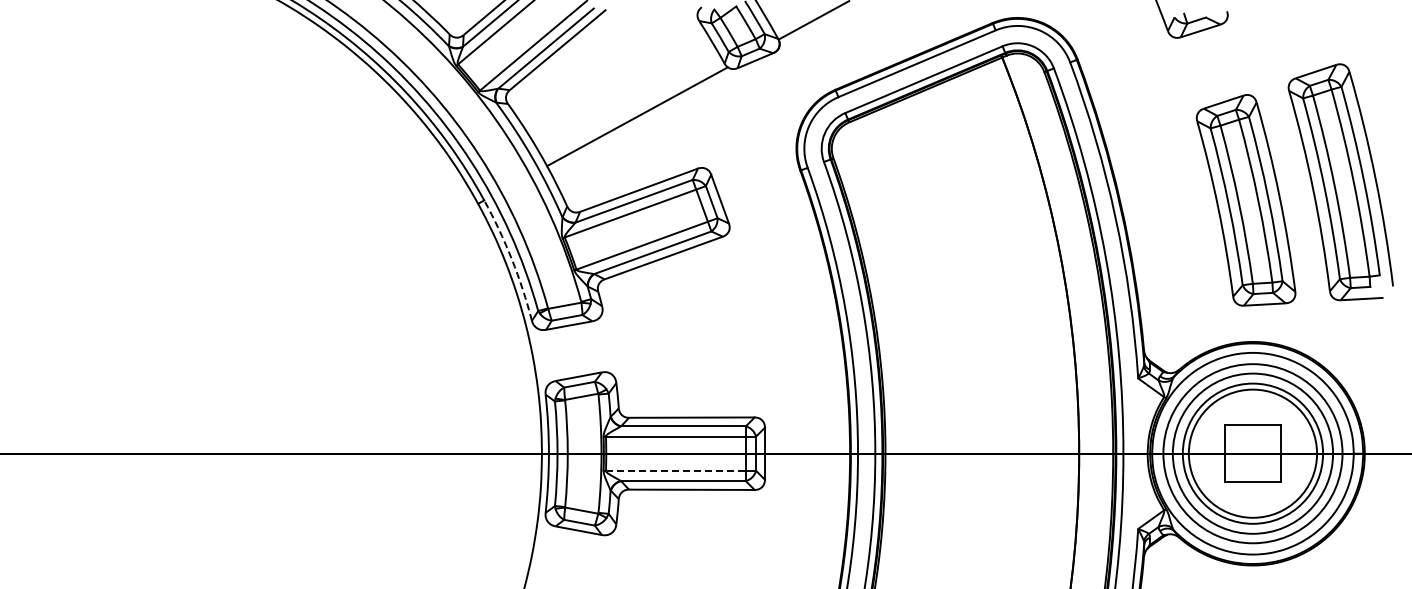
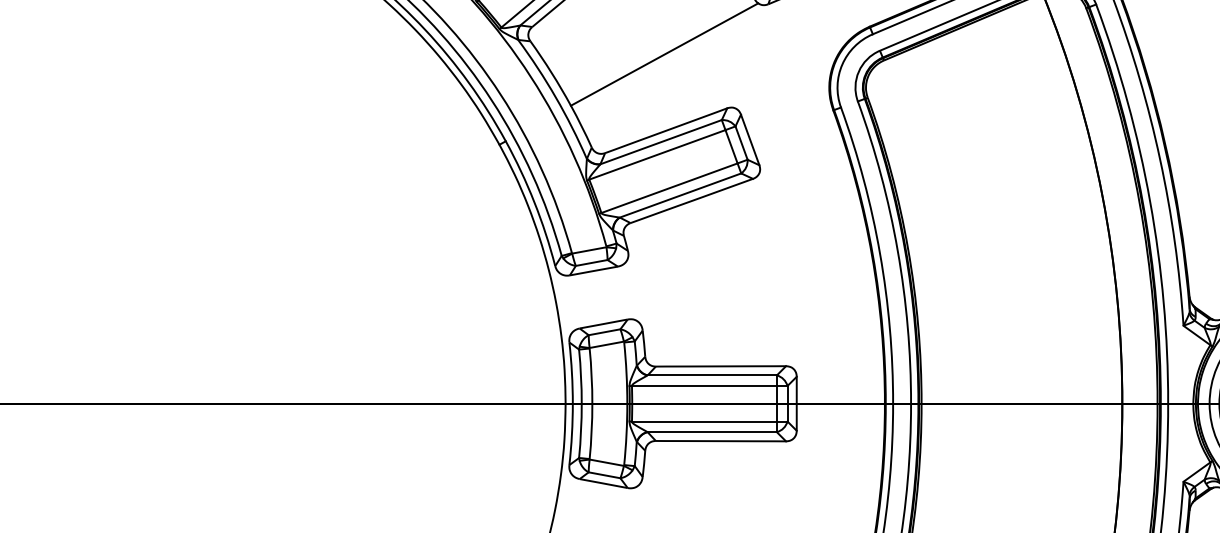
arc: (511, 259) -> (534, 202), dashed -> solid
line: (675, 470) -> (703, 421), dashed -> solid

